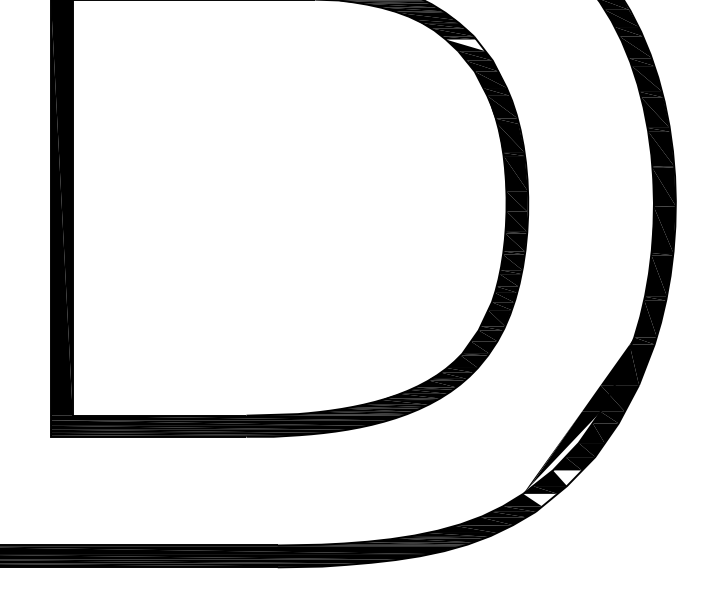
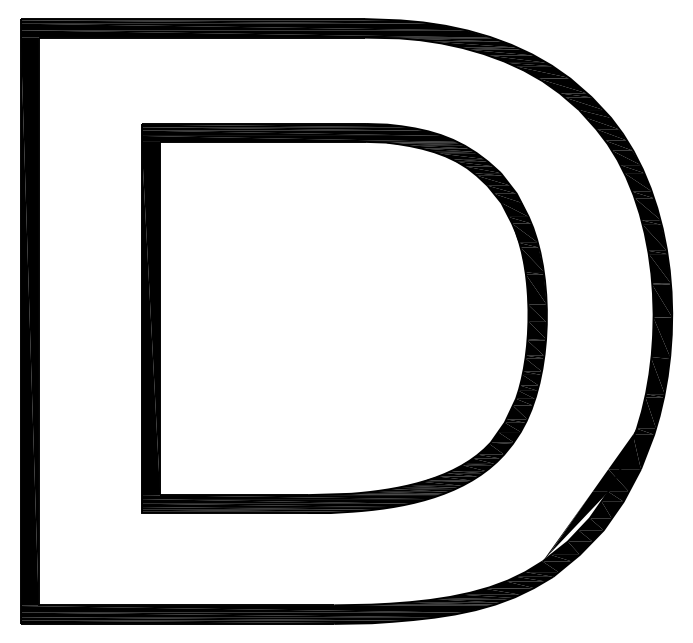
fill: (465, 45) -> (493, 180), added
fill: (566, 477) -> (579, 547), added
fill: (539, 499) -> (556, 566), added

